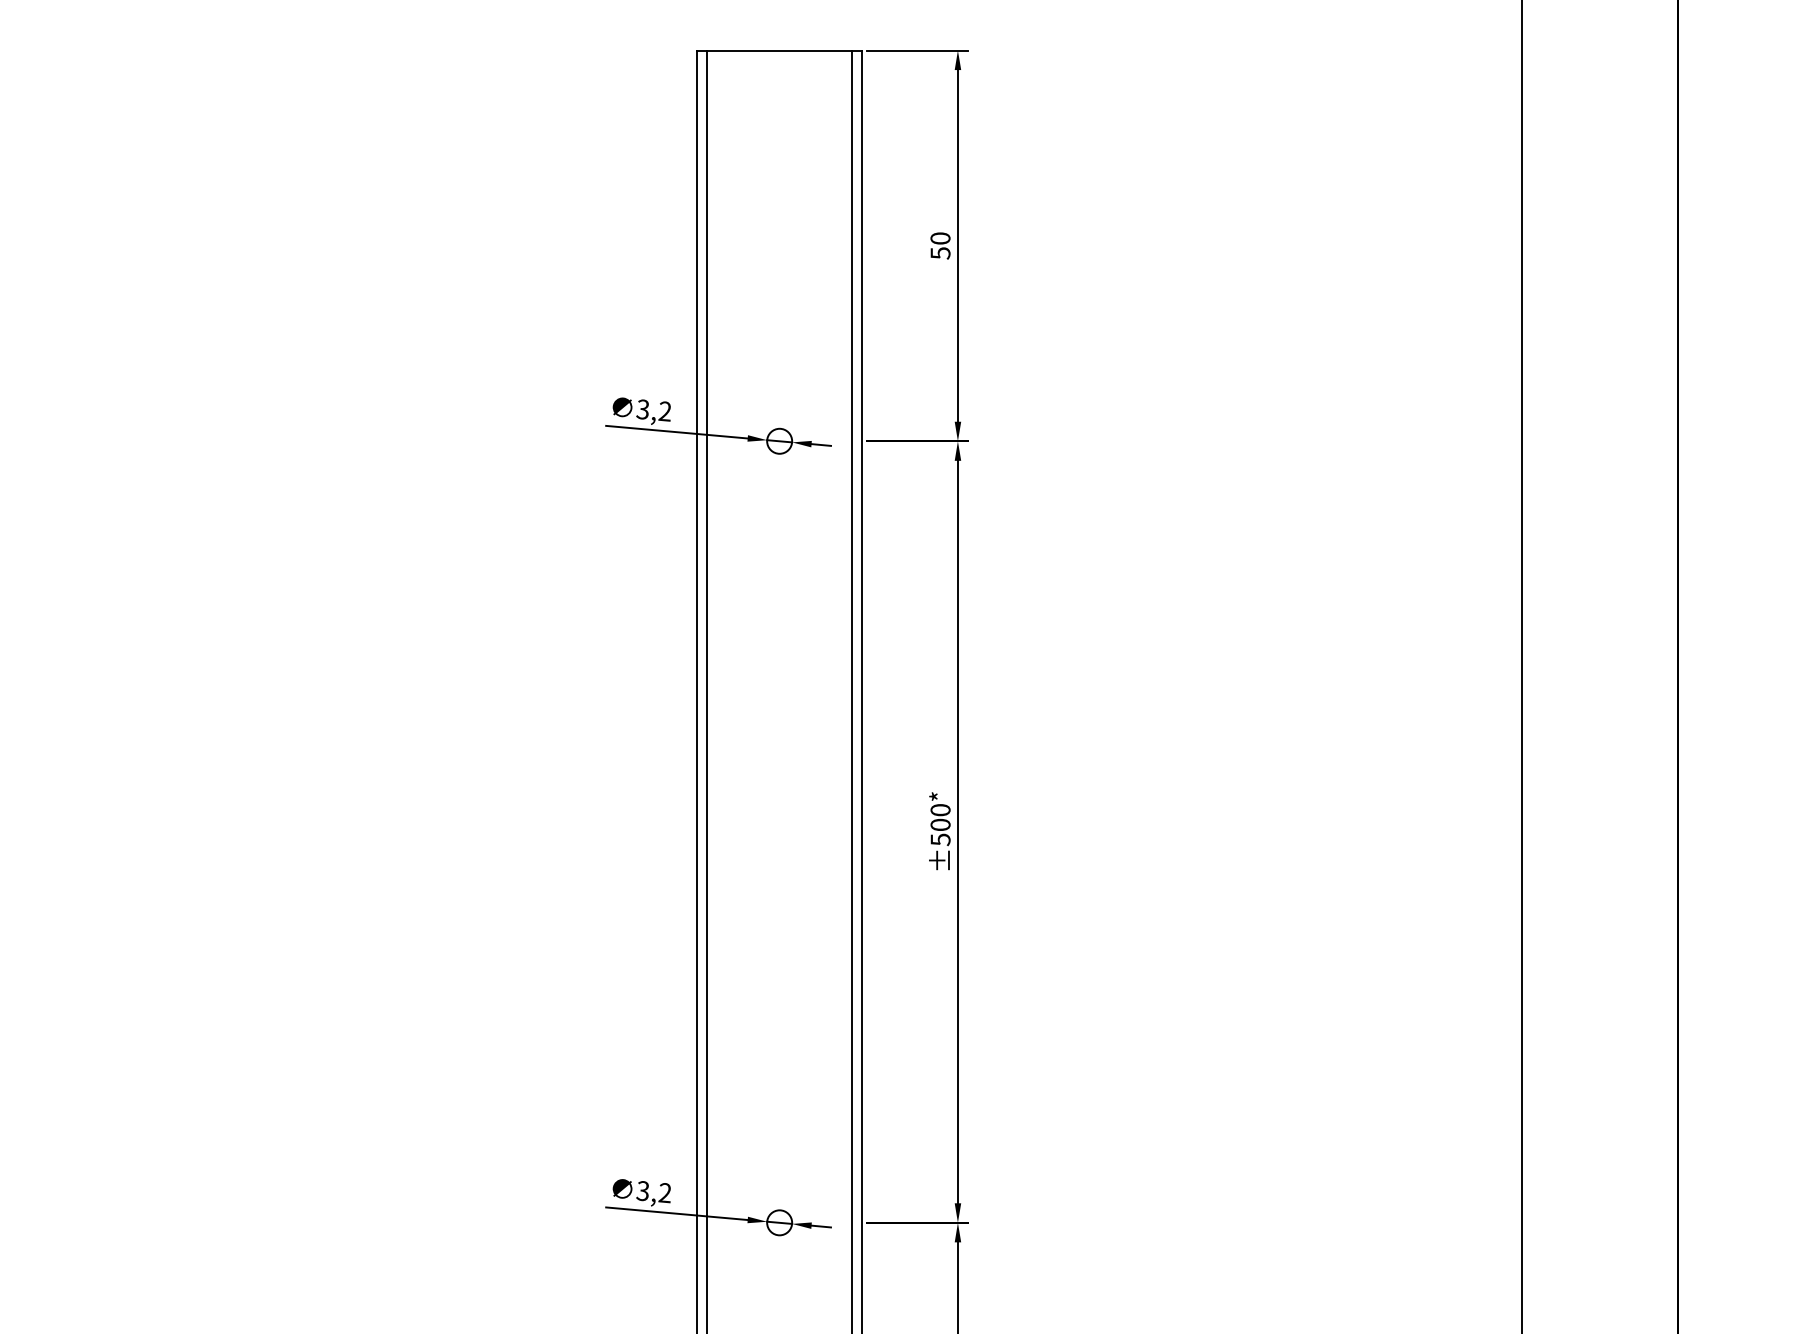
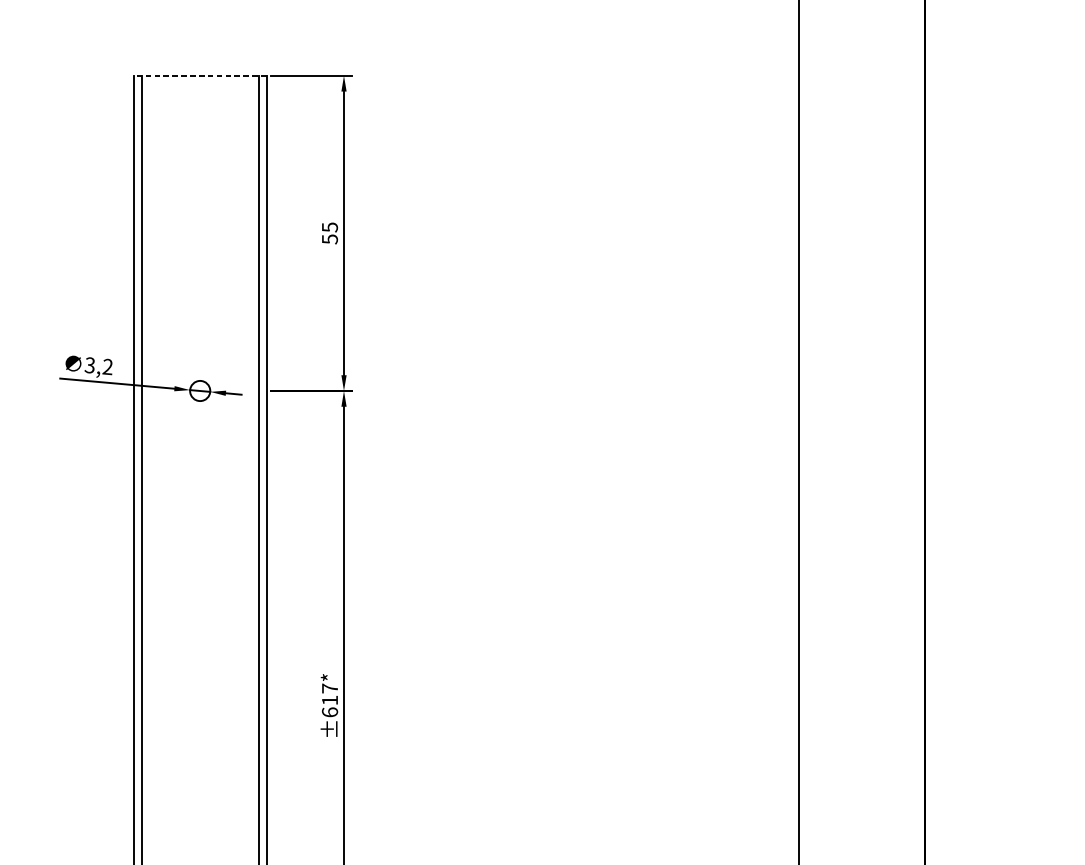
line: (779, 50) -> (200, 75), solid -> dashed
text: (940, 238) -> (329, 227), 50 -> 55
text: (940, 825) -> (329, 700), ±500* -> ±617*

